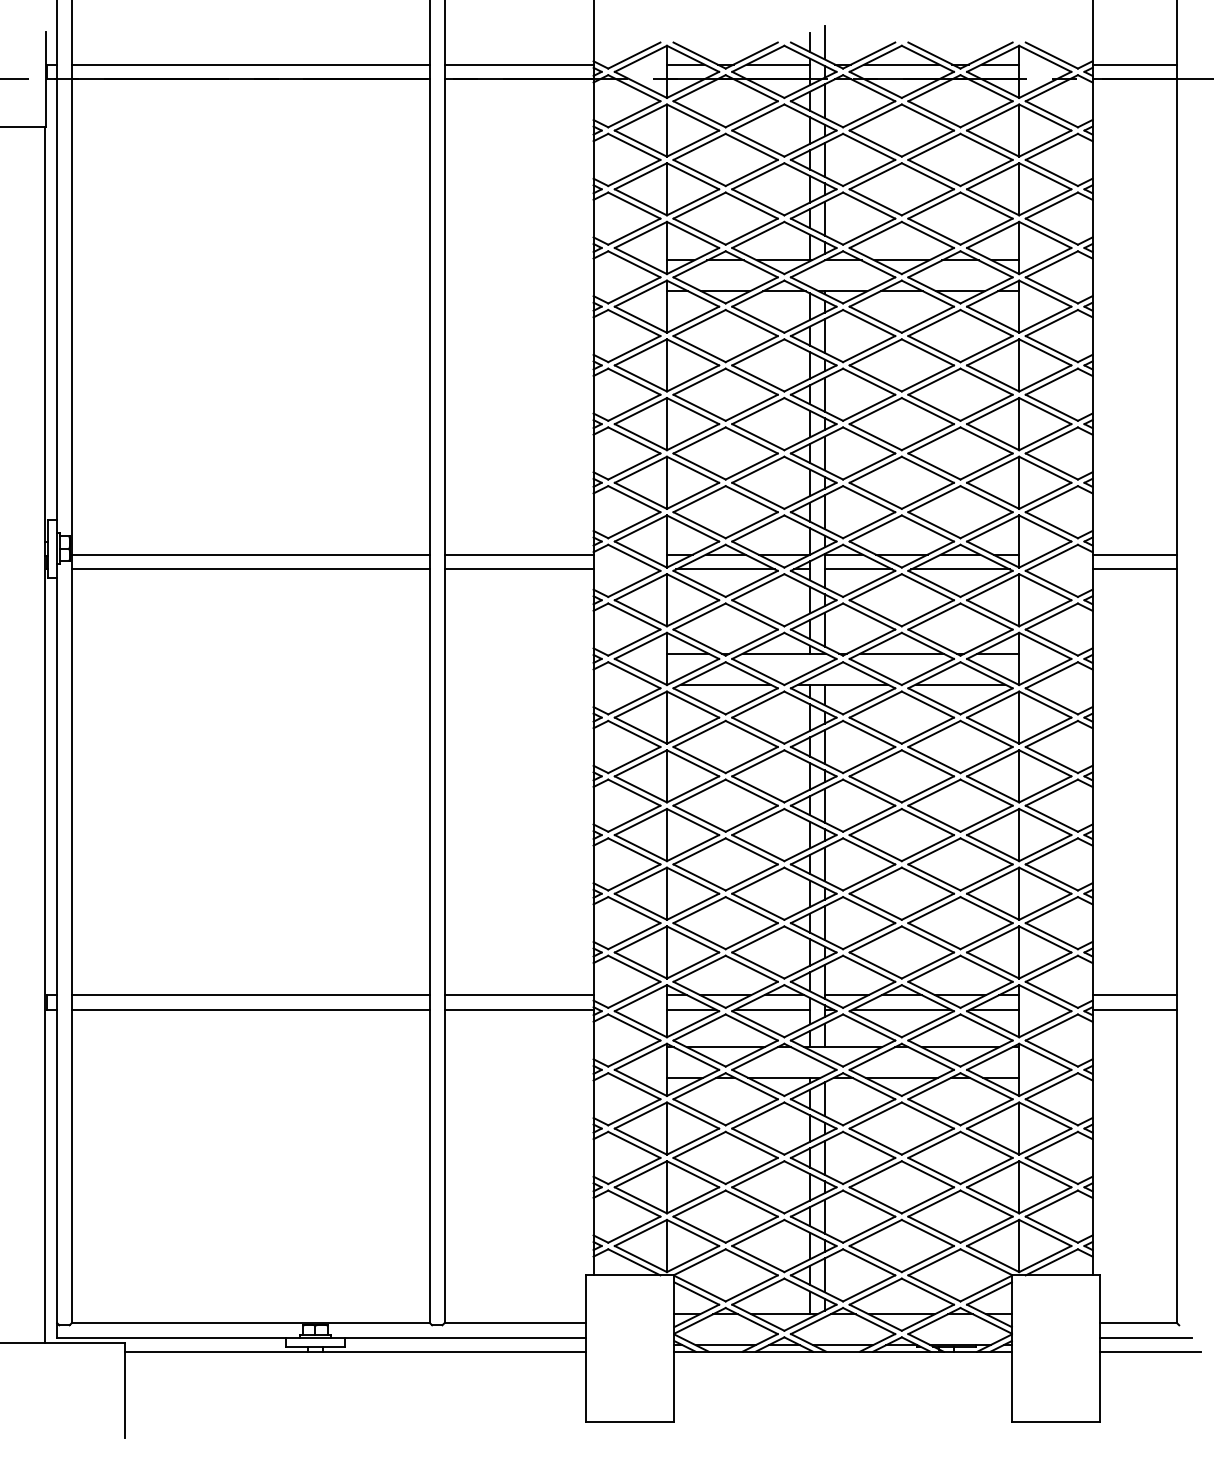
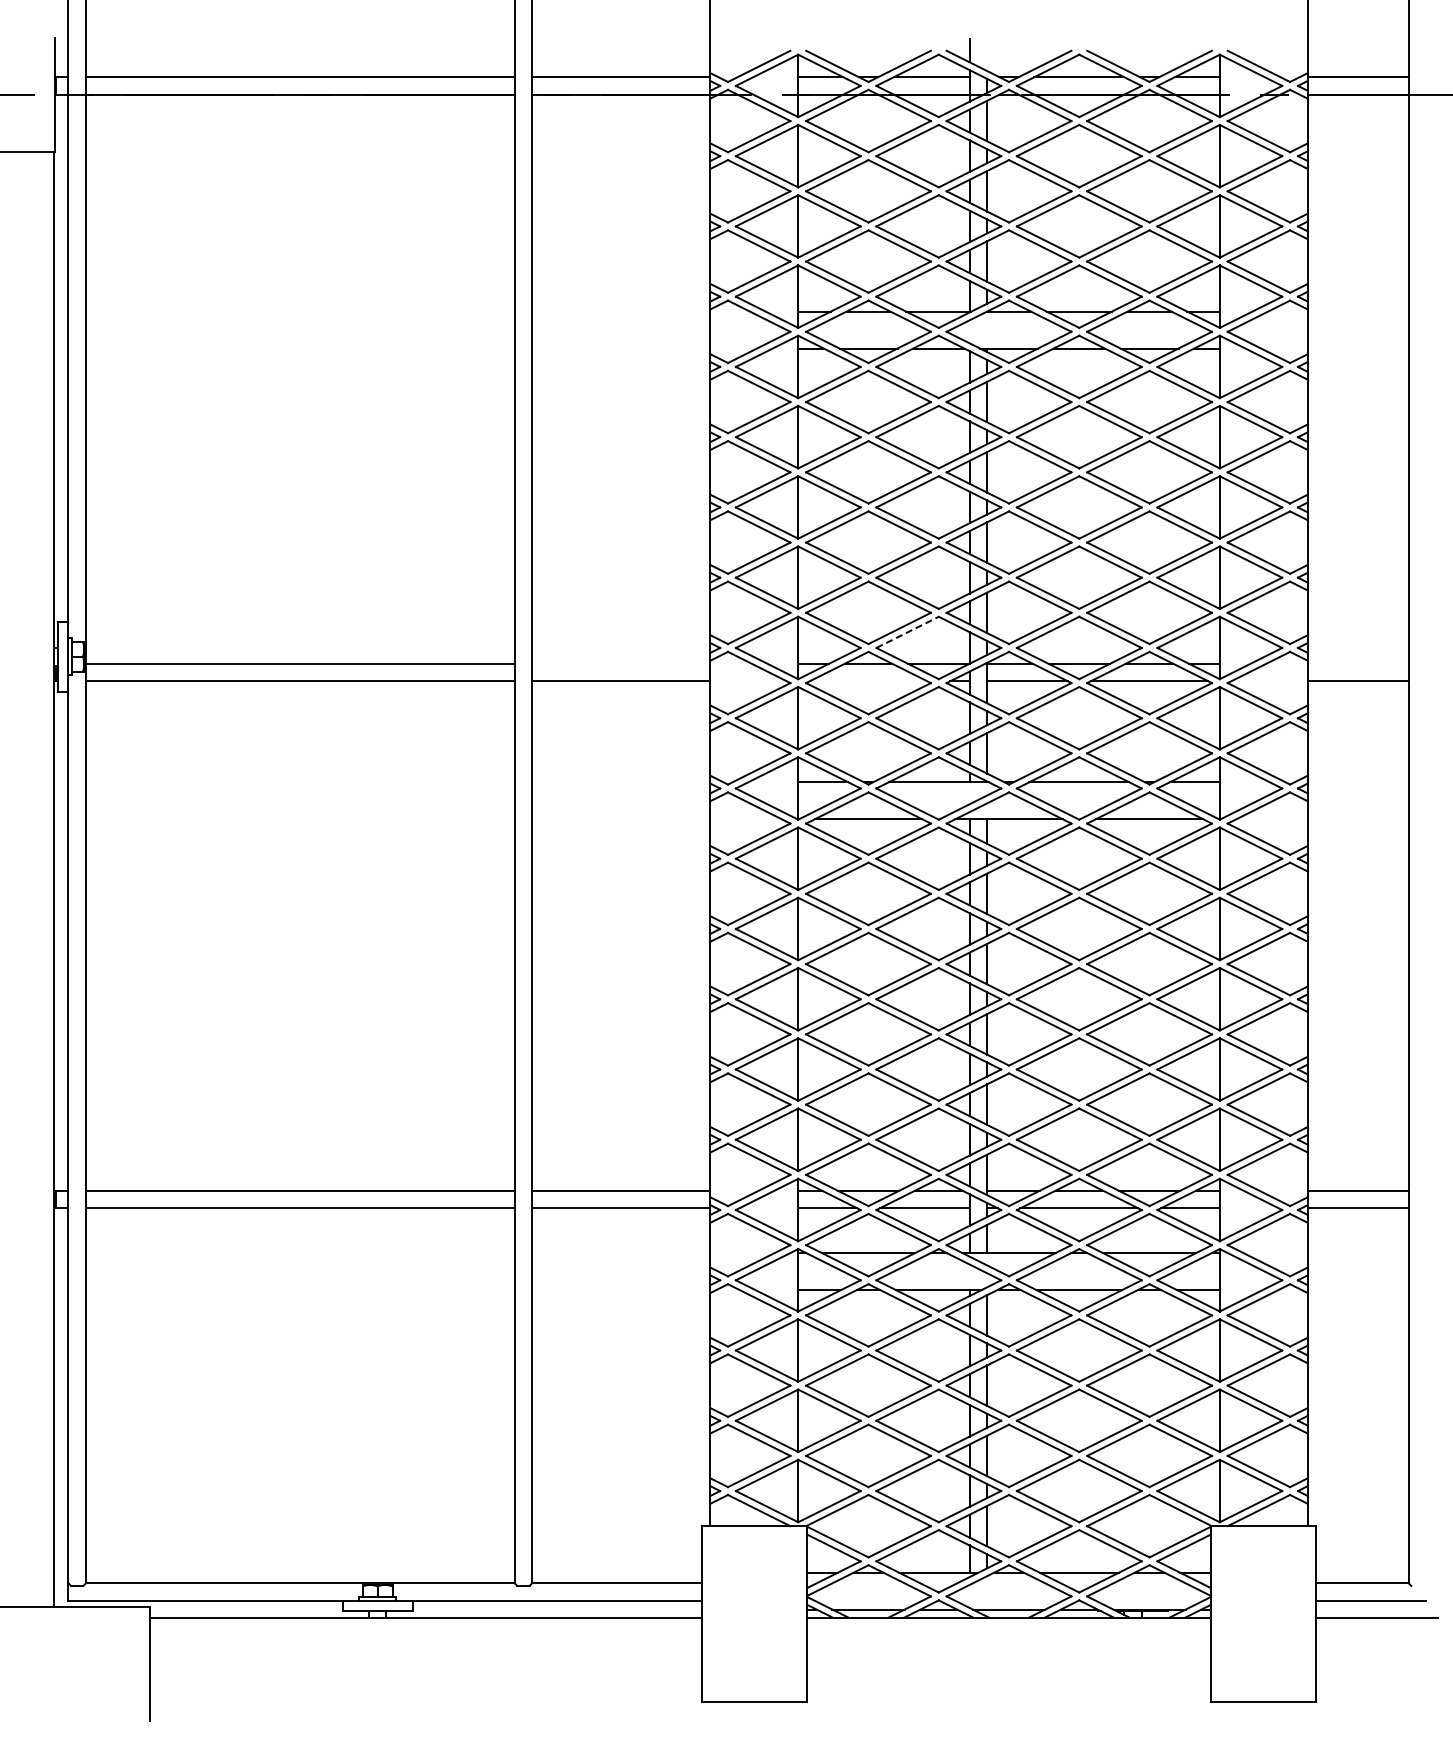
line: (825, 42) -> (987, 50), removed
line: (758, 528) -> (907, 632), solid -> dashed
line: (519, 554) -> (621, 663), removed
line: (1134, 554) -> (1357, 663), removed
line: (725, 569) -> (868, 681), removed

